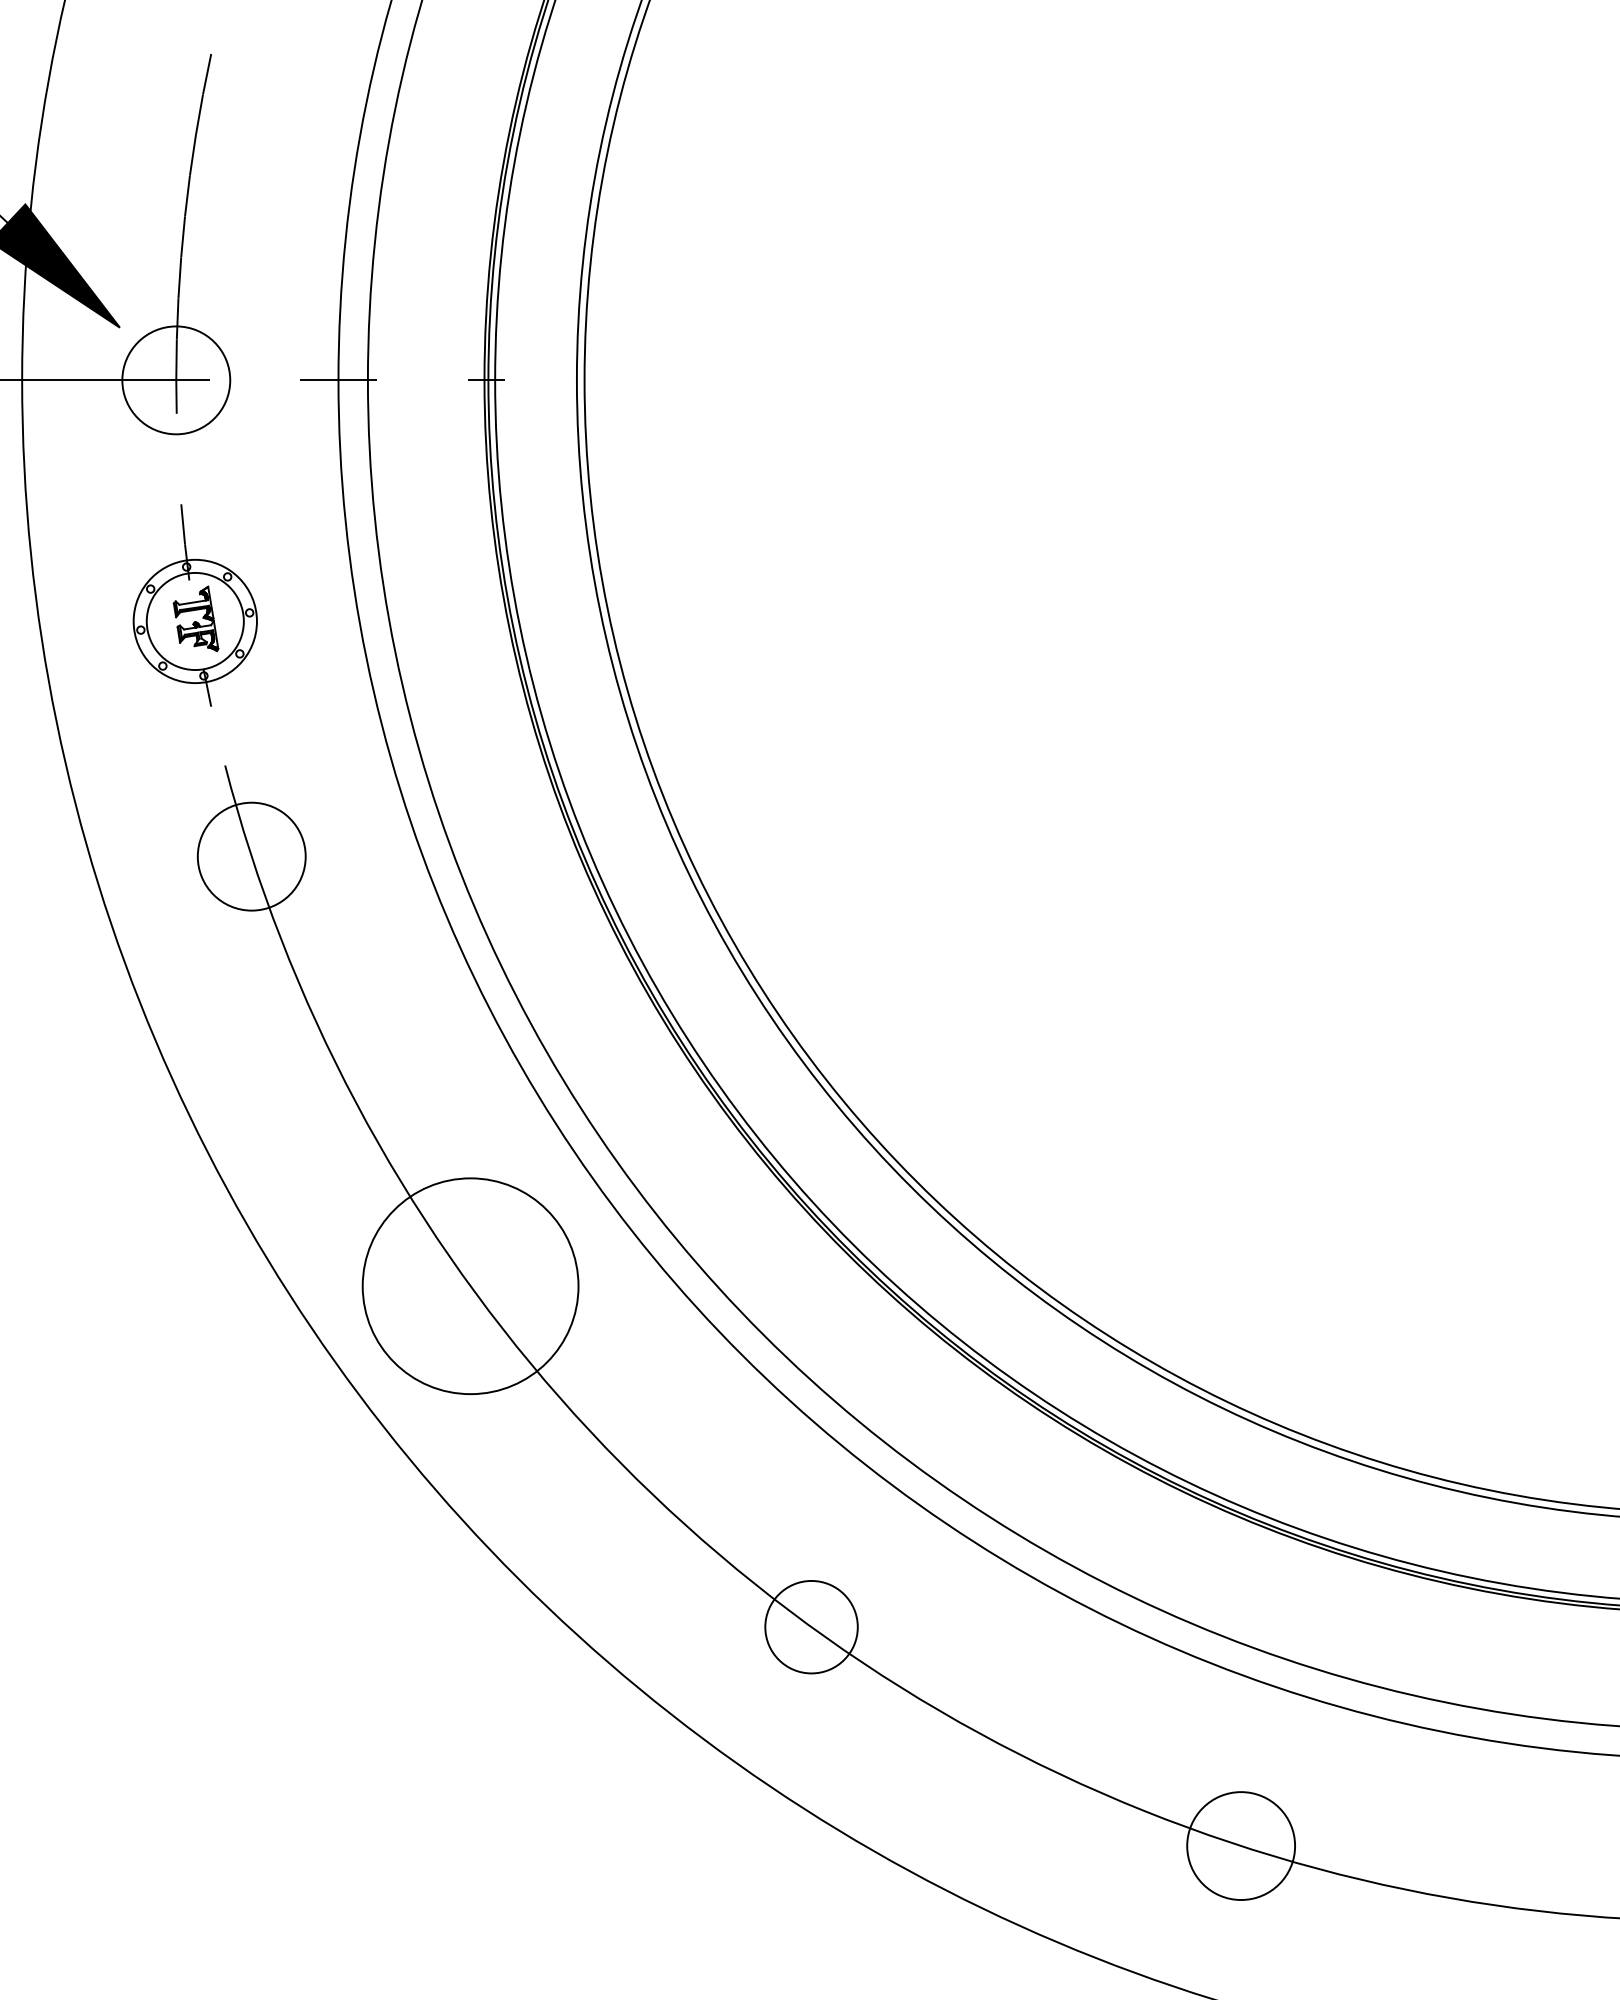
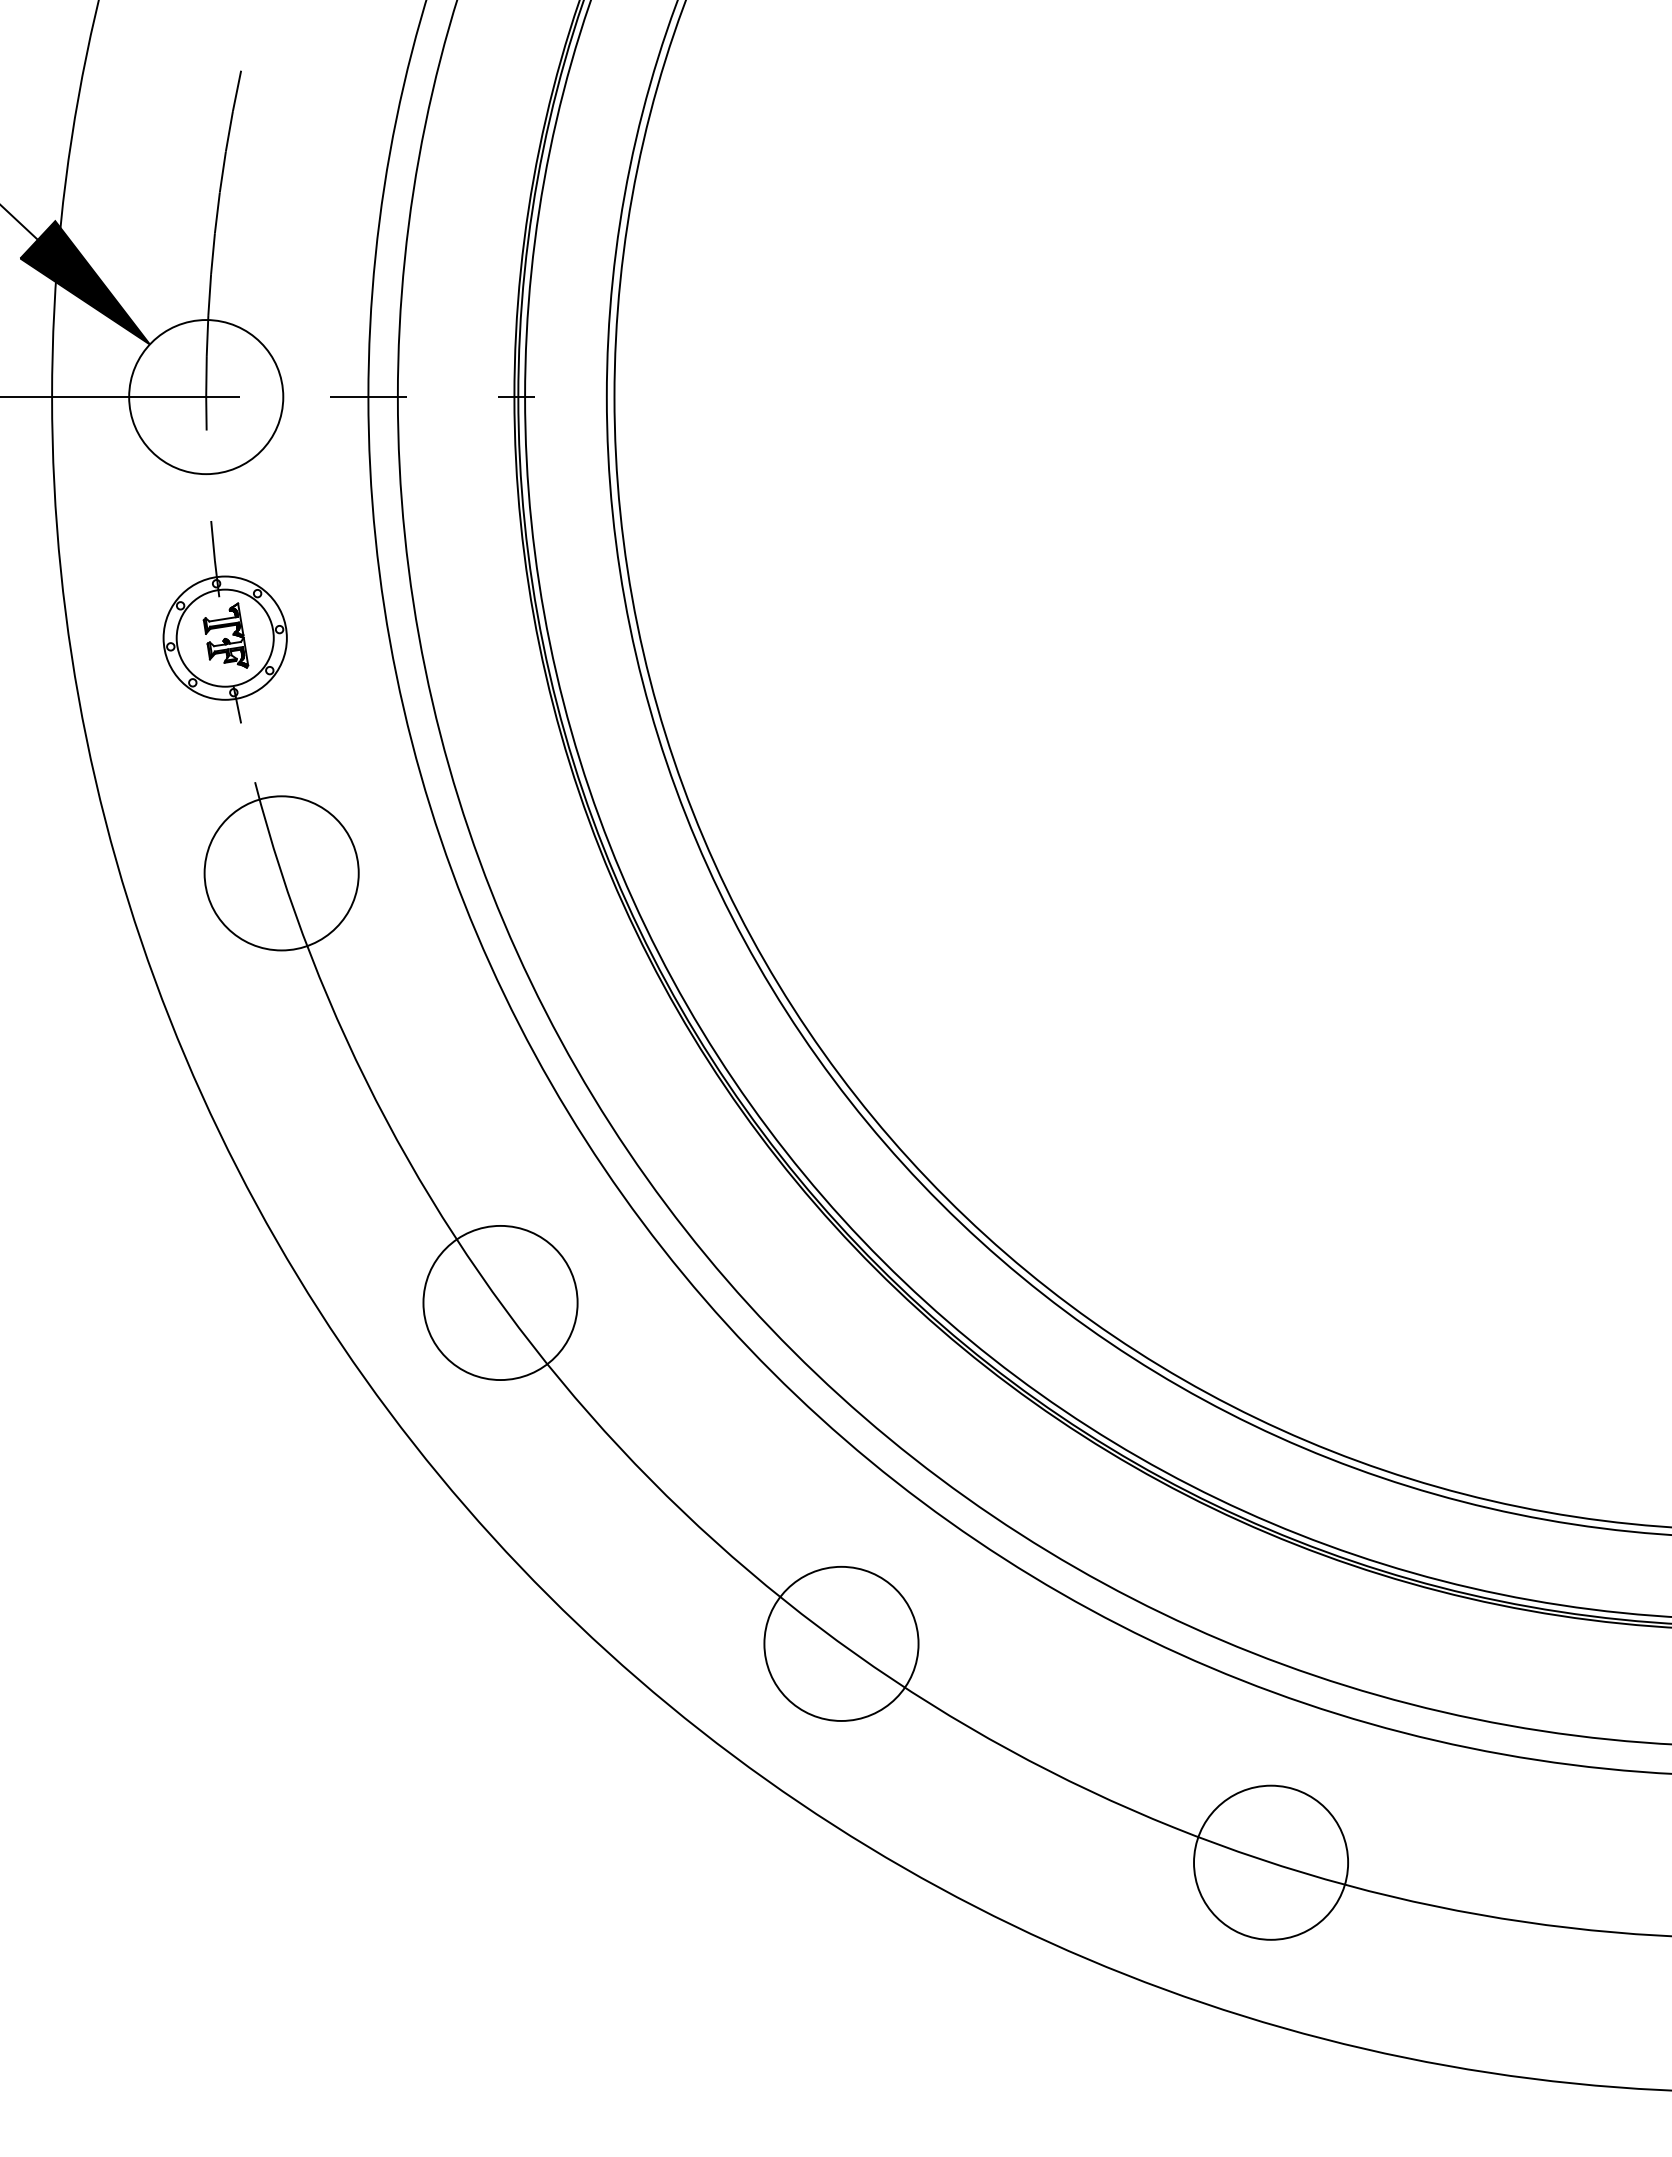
circle: (176, 380) -> (206, 397), size x1.43
circle: (251, 856) -> (281, 873), size x1.43
circle: (470, 1285) -> (500, 1302), size x0.71
circle: (811, 1626) -> (841, 1643), size x1.67
circle: (1241, 1845) -> (1271, 1862), size x1.43

